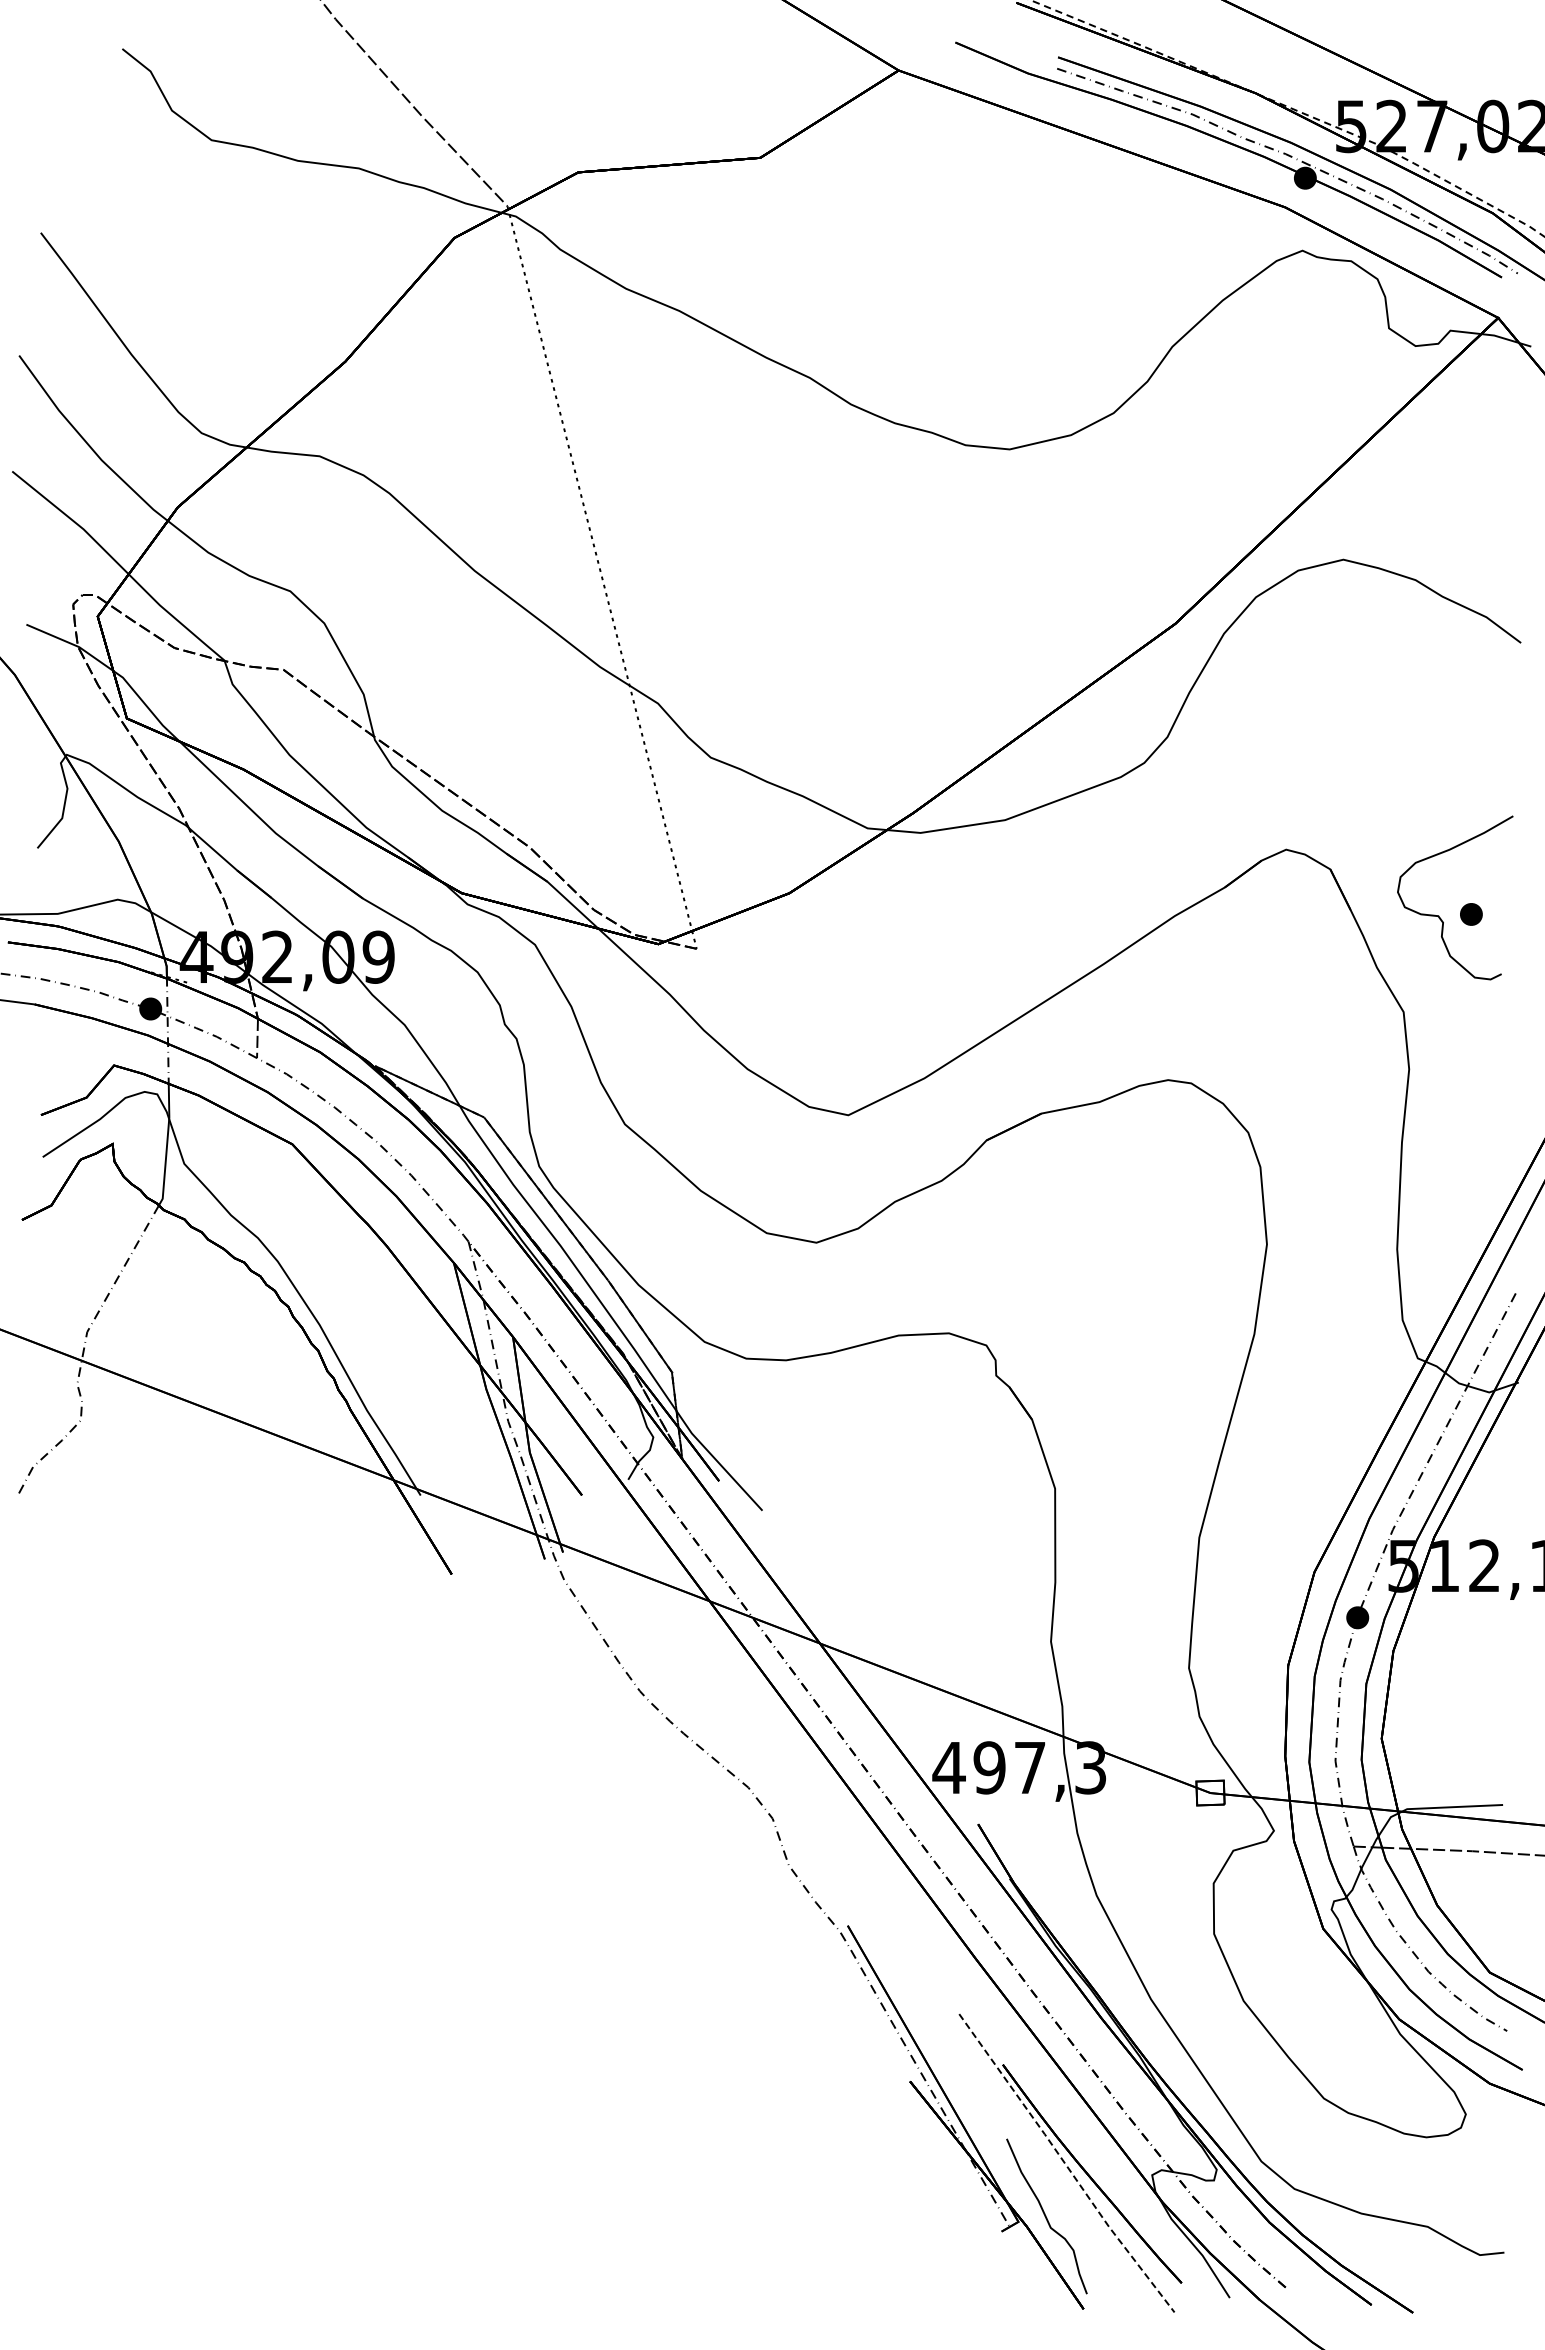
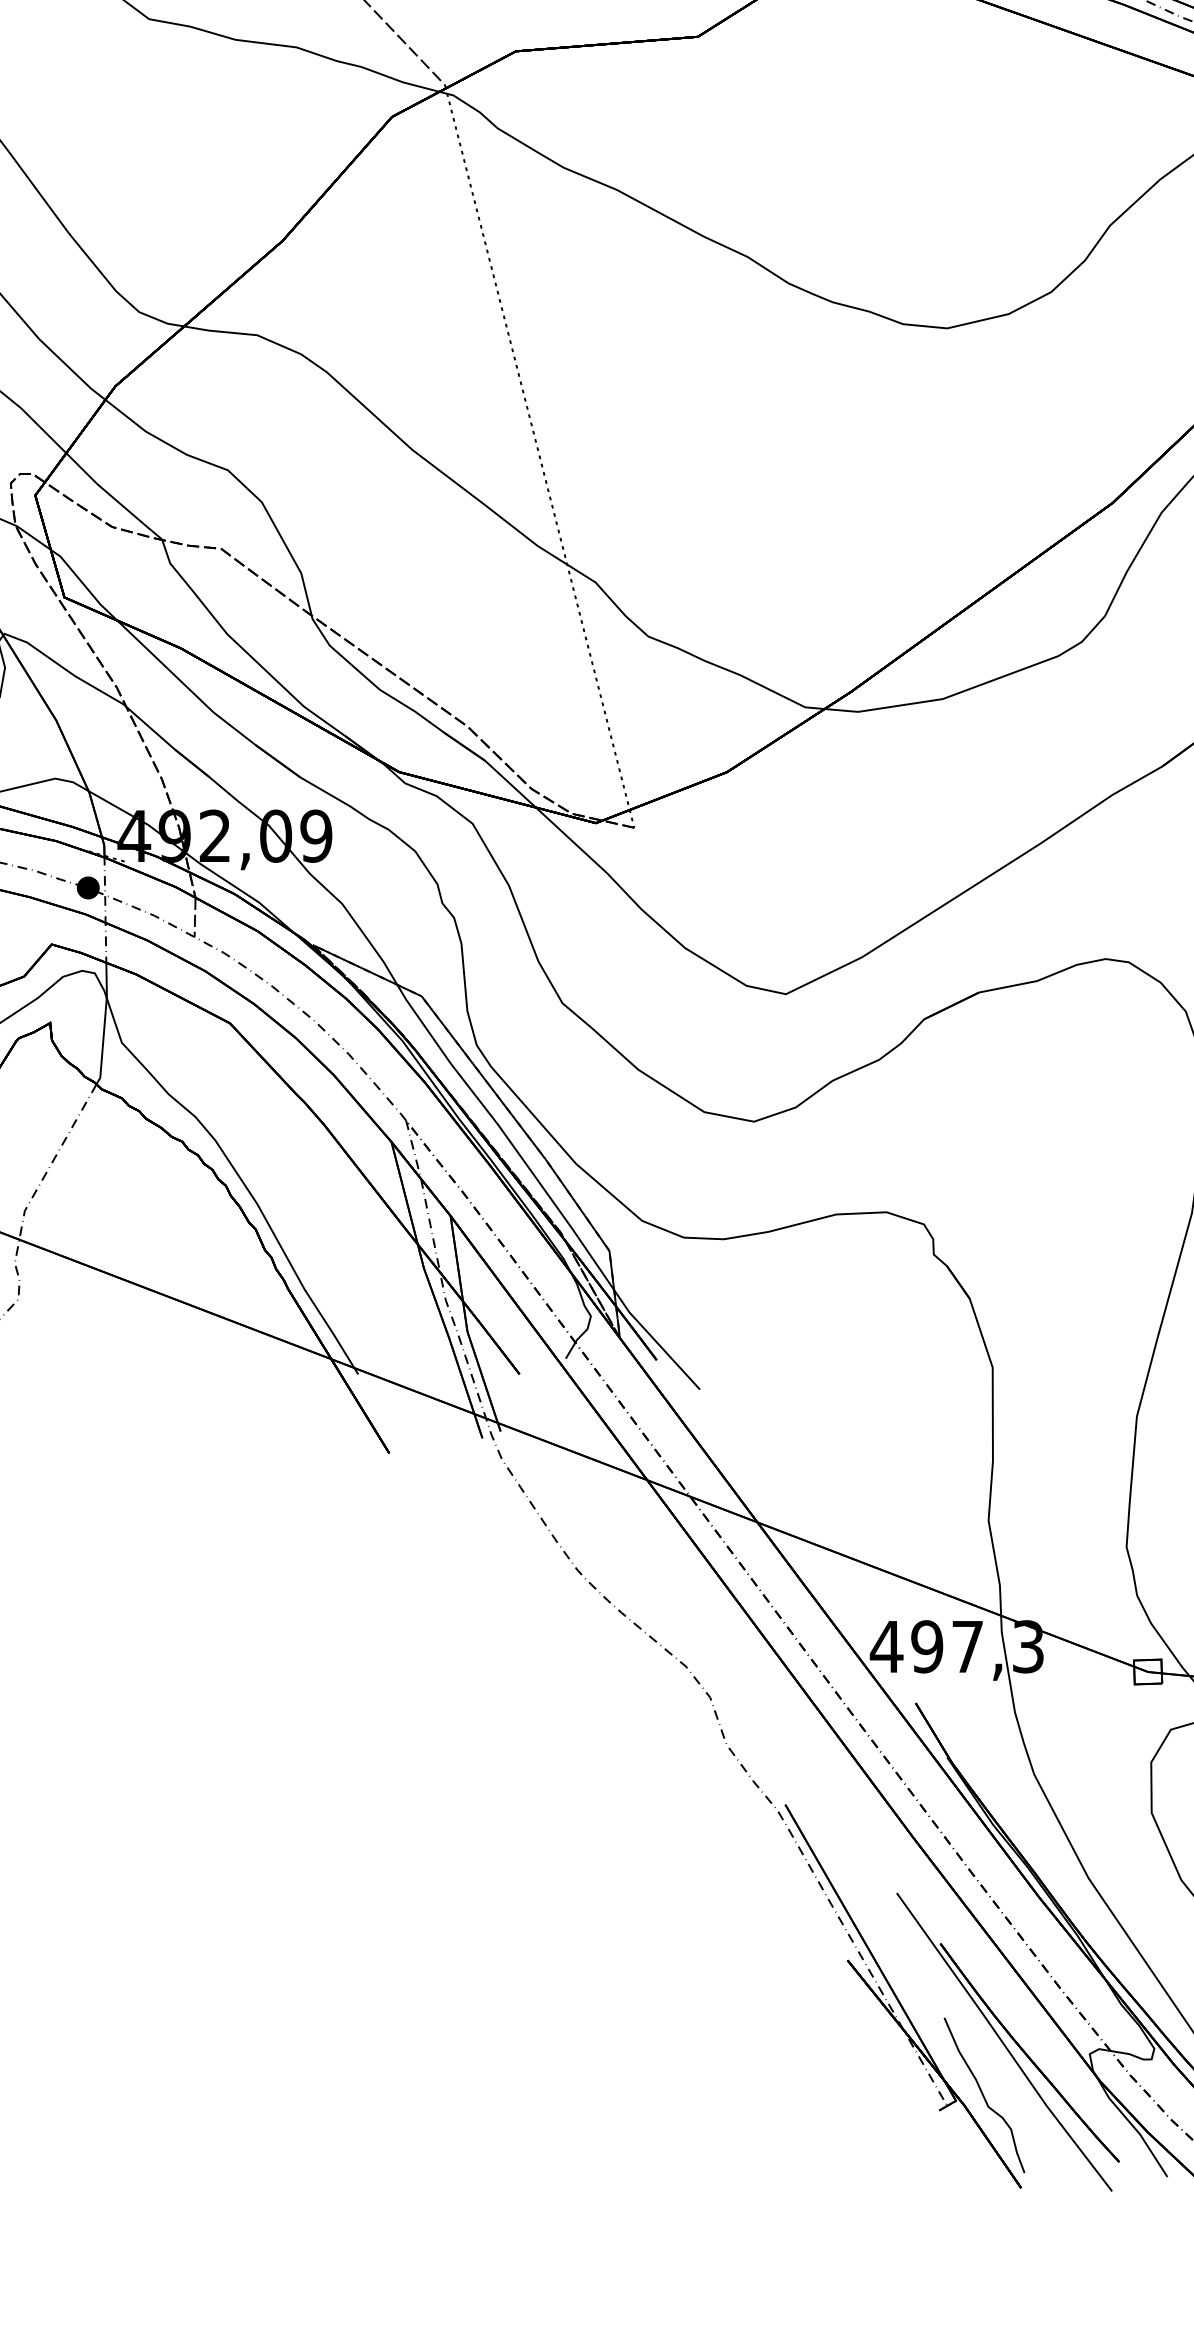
line: (1065, 2164) -> (1003, 2043), dashed -> solid

